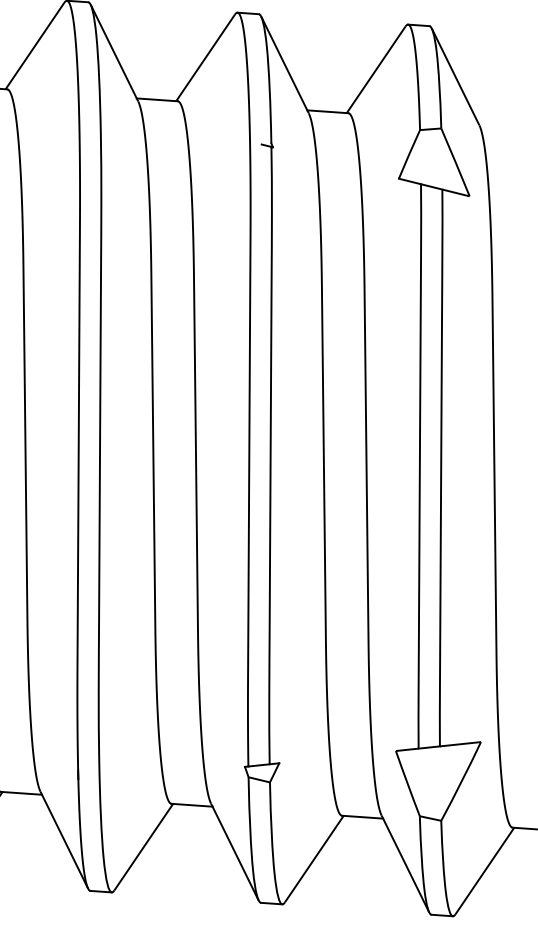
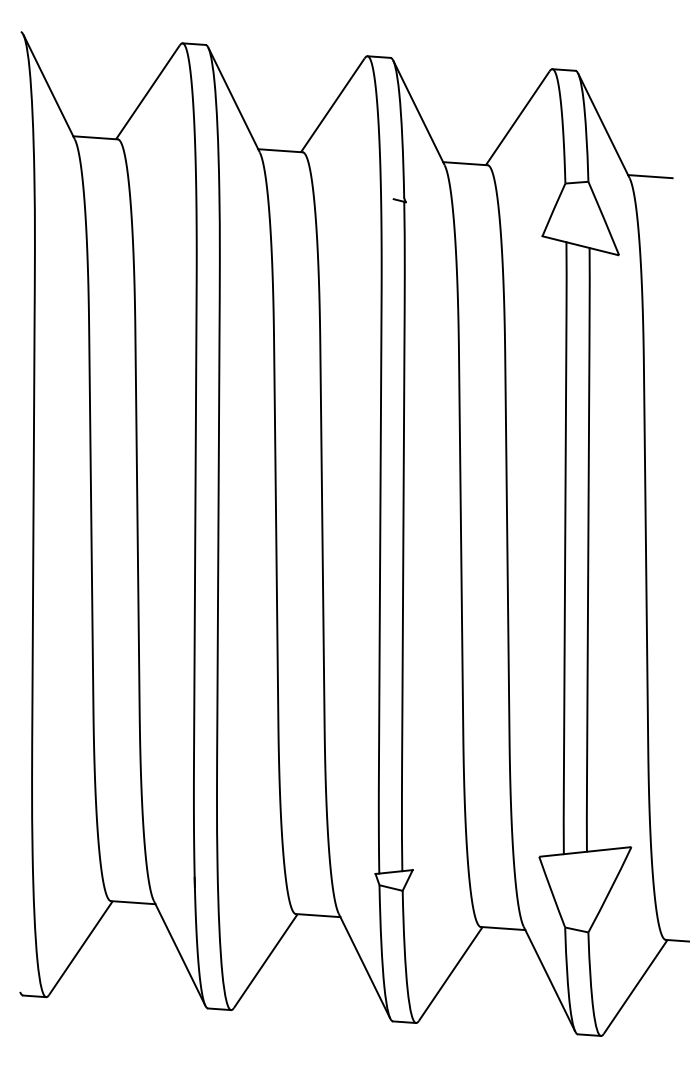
line: (498, 123) -> (650, 176), added

